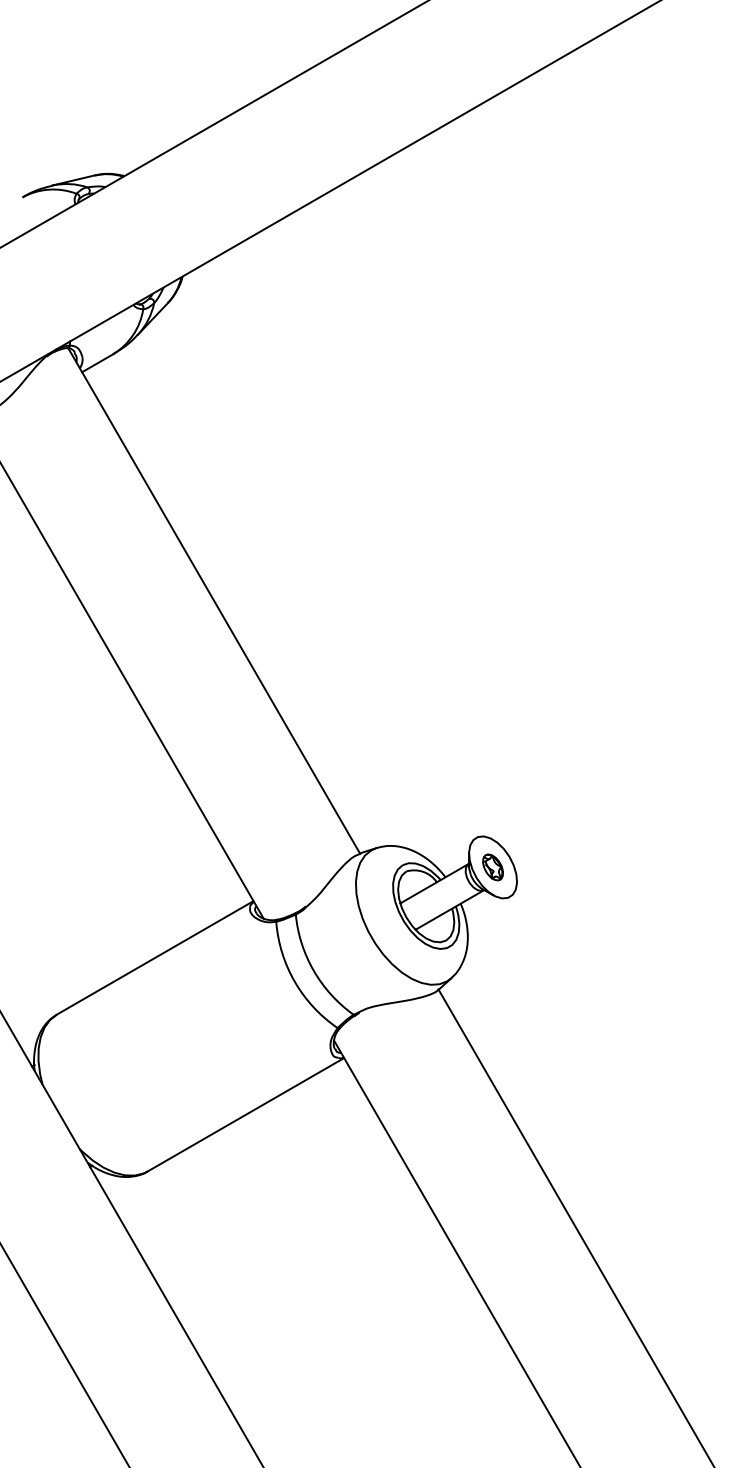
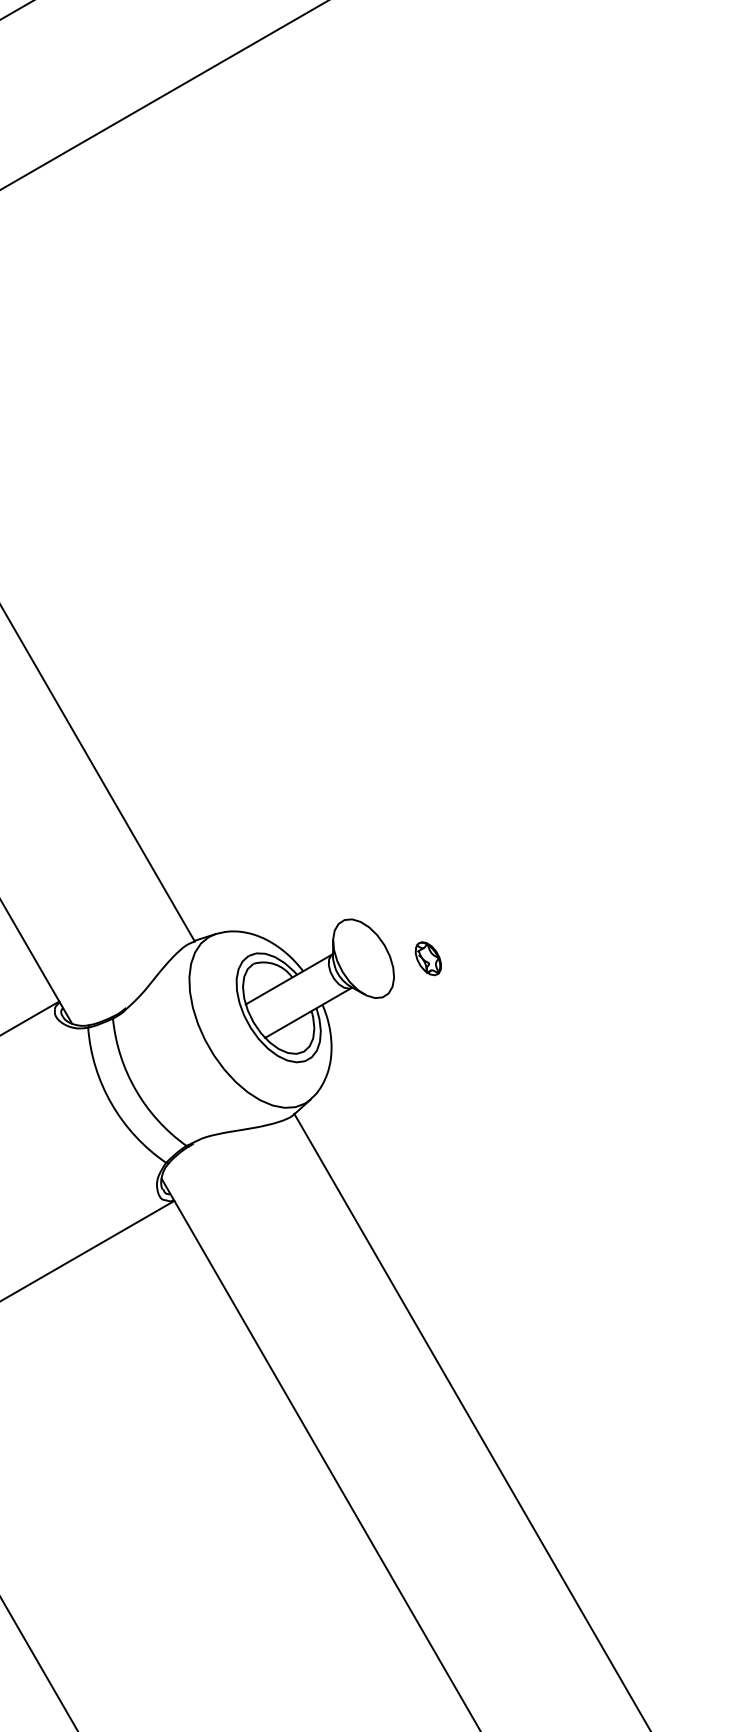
part: (492, 867) -> (427, 958), moved

